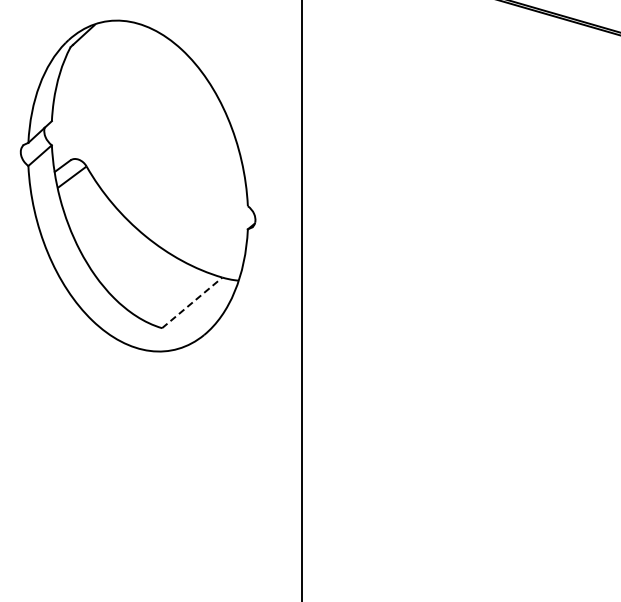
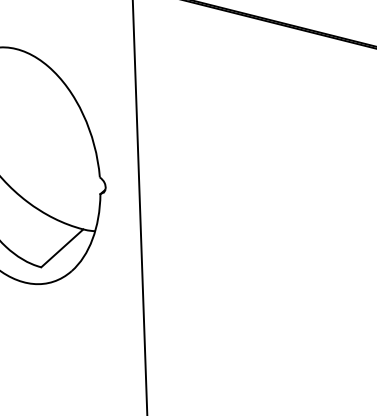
line: (192, 302) -> (62, 248), dashed -> solid

